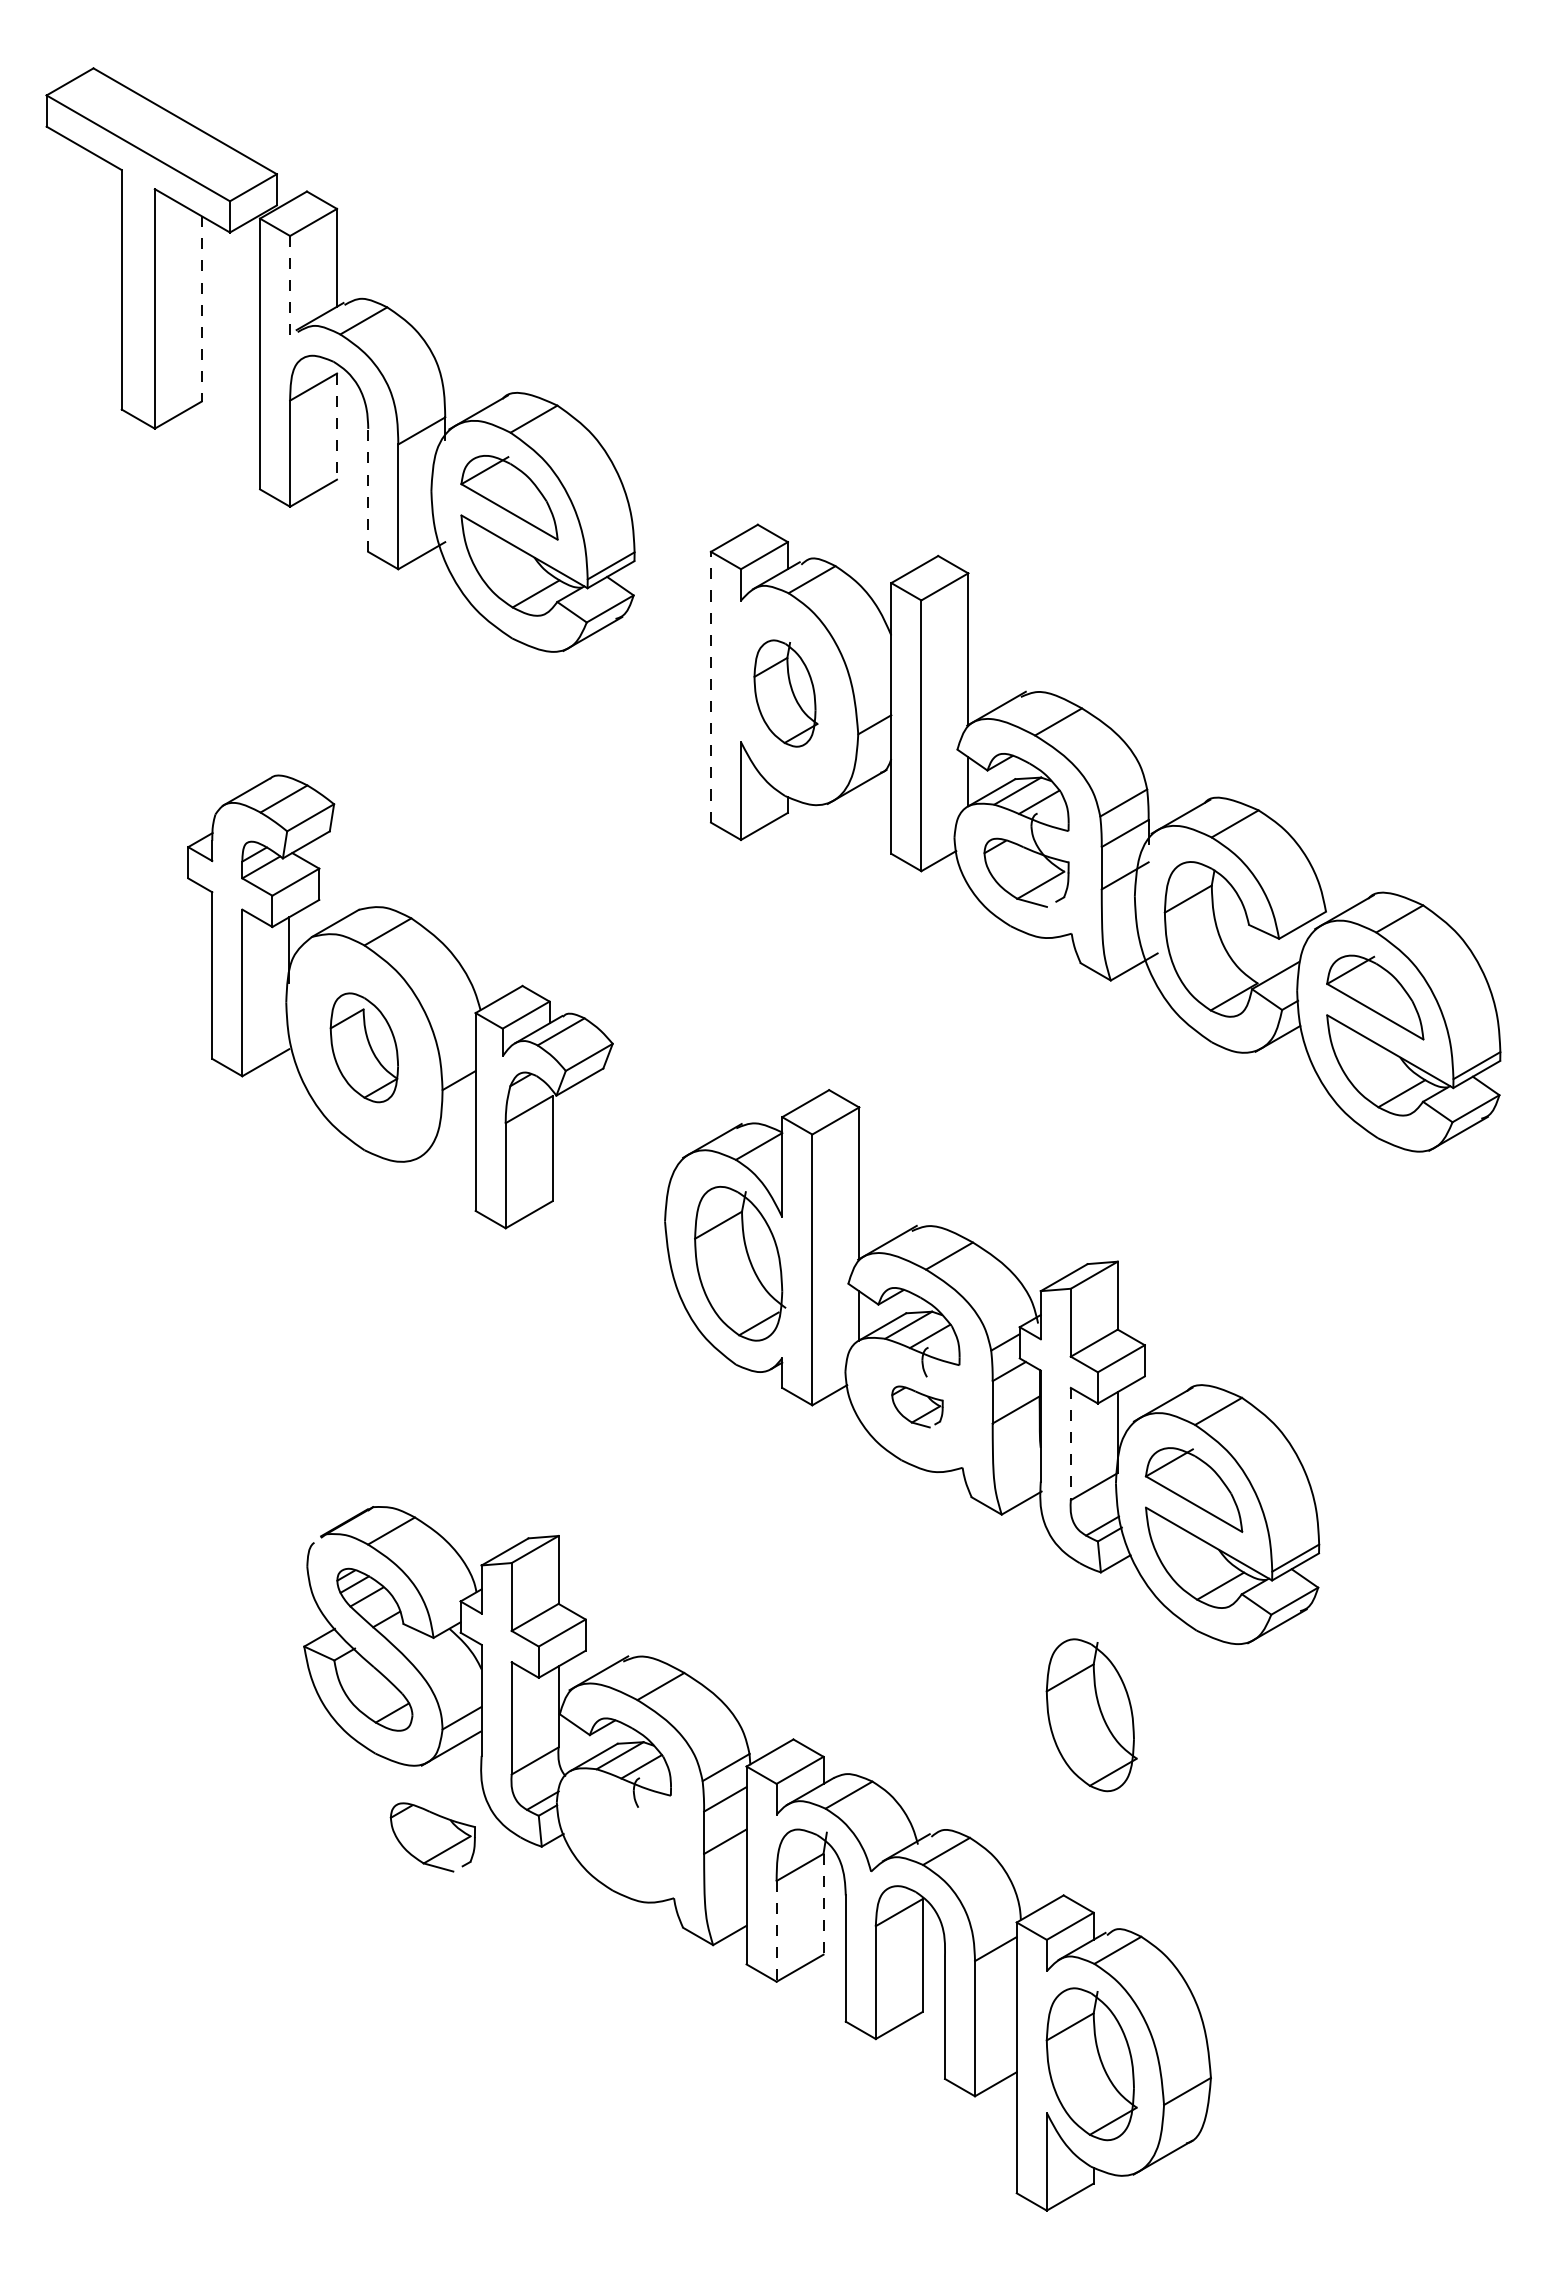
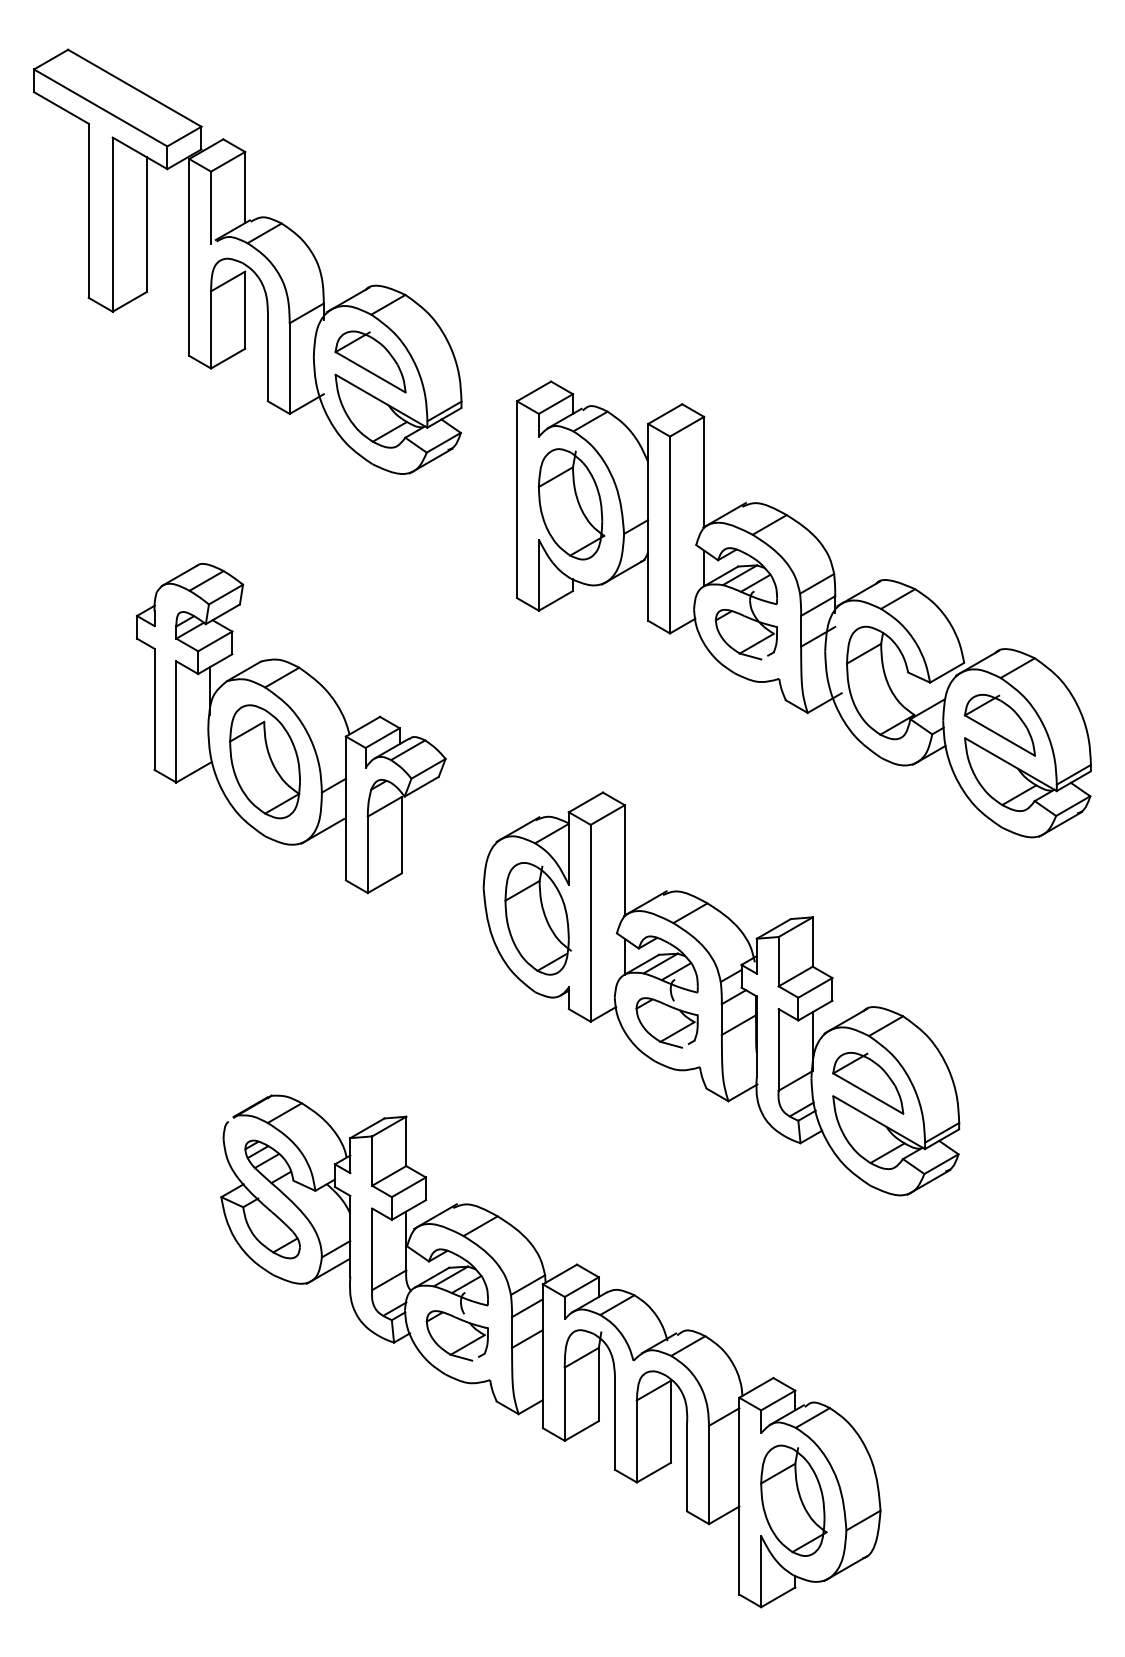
line: (290, 285) -> (211, 207), dashed -> solid
line: (201, 308) -> (146, 224), dashed -> solid
line: (337, 427) -> (245, 310), dashed -> solid
line: (368, 489) -> (268, 355), dashed -> solid
line: (710, 686) -> (516, 499), dashed -> solid
part: (785, 693) -> (571, 504), size x1.43
part: (364, 1047) -> (265, 761), size x1.43
line: (443, 1143) -> (322, 831), added
part: (917, 1406) -> (667, 1022), size x1.67
line: (1070, 1444) -> (778, 1050), dashed -> solid
part: (1091, 1715) -> (793, 1247), removed
part: (432, 1837) -> (457, 1335), moved
line: (823, 1904) -> (598, 1384), dashed -> solid
line: (776, 1931) -> (564, 1404), dashed -> solid

